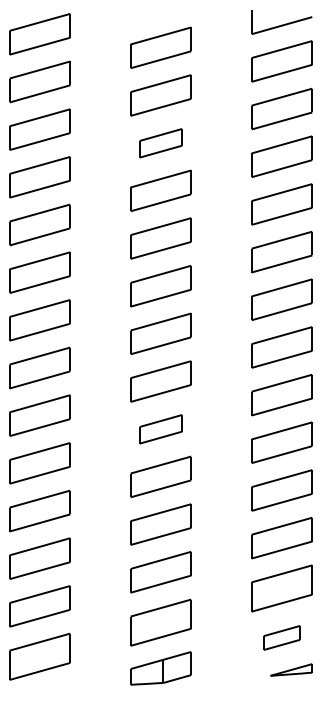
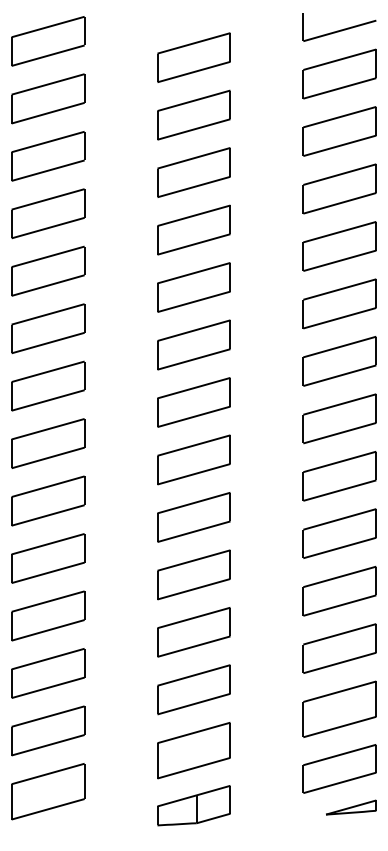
part: (160, 143) -> (193, 172), size x1.43
part: (160, 429) -> (193, 517), size x1.43
part: (281, 637) -> (339, 768), size x1.67

